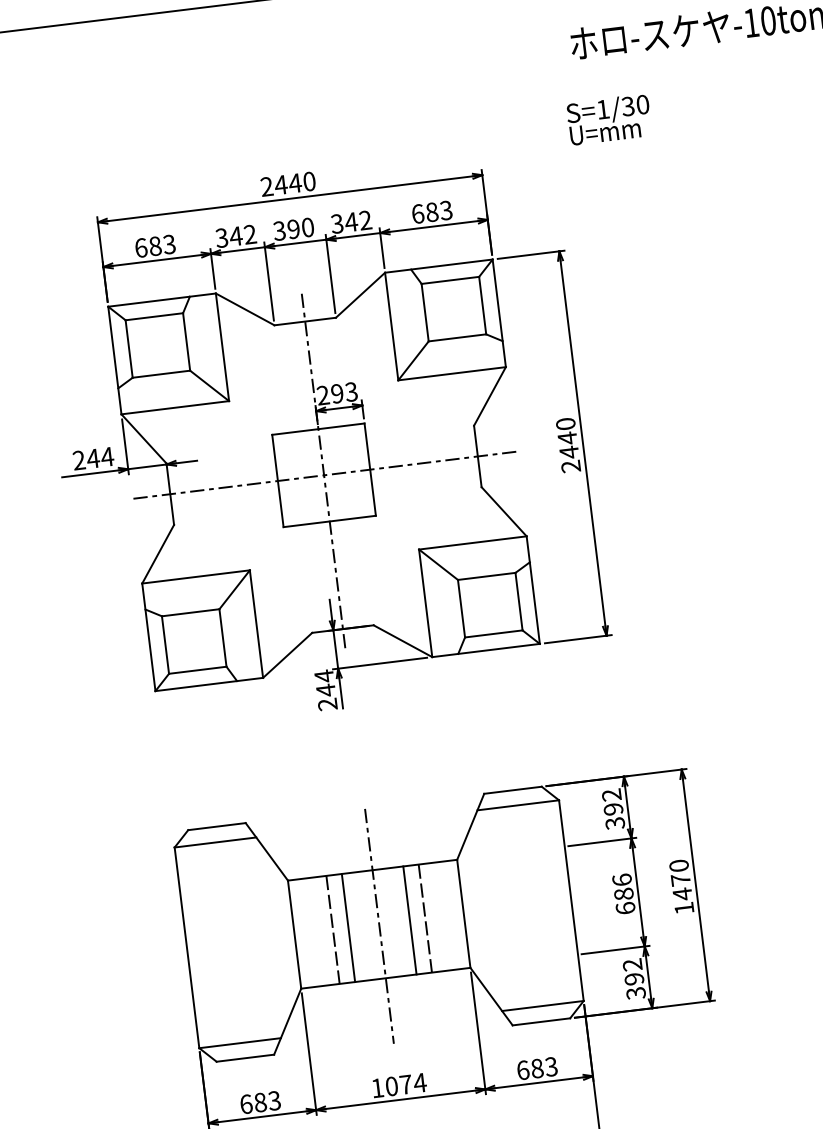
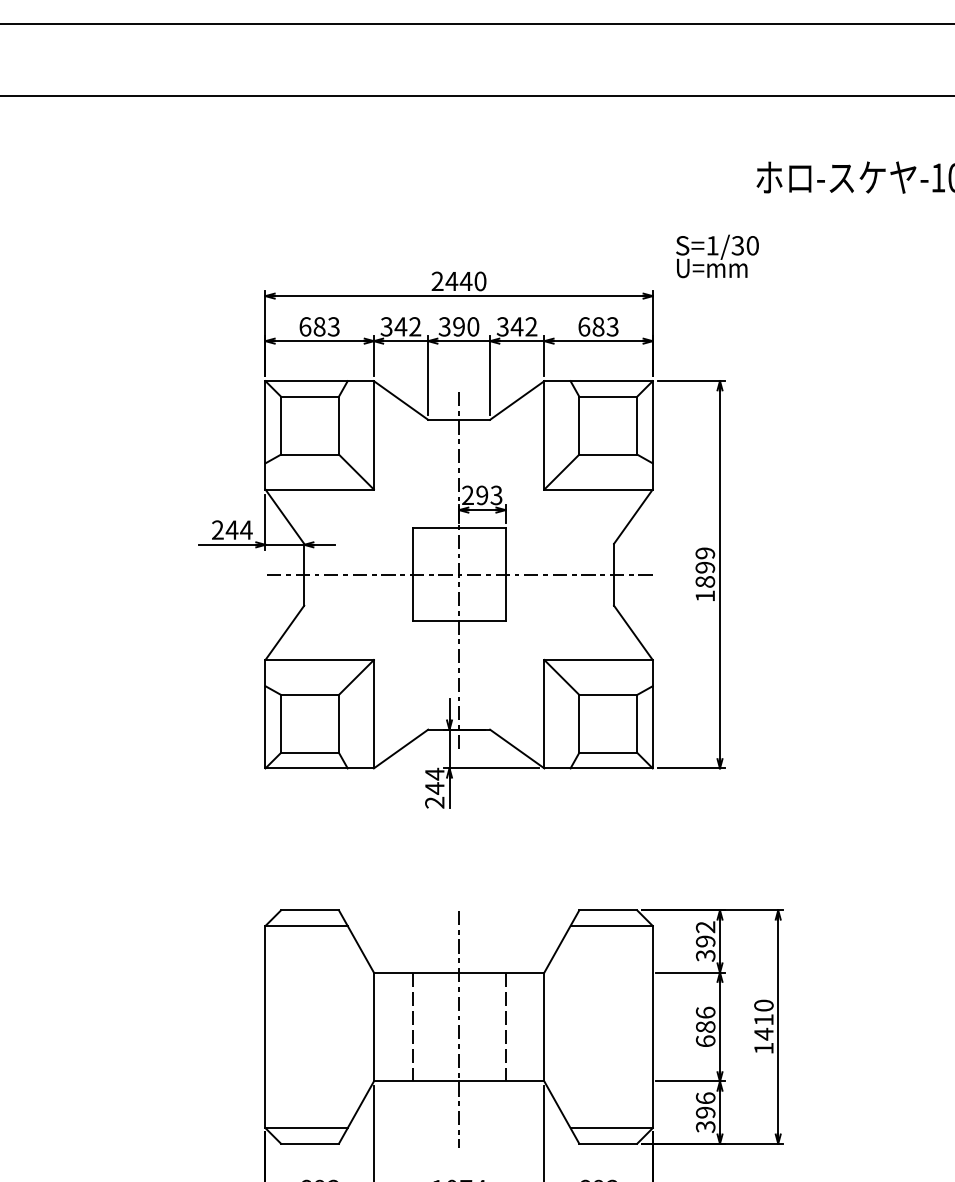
text: (609, 119) -> (717, 256), moved
text: (568, 445) -> (705, 574), 2440 -> 1899
text: (680, 879) -> (763, 1019), 1470 -> 1410
line: (410, 919) -> (490, 1026), removed
line: (348, 927) -> (428, 1026), removed
text: (632, 965) -> (705, 1098), 392 -> 396

